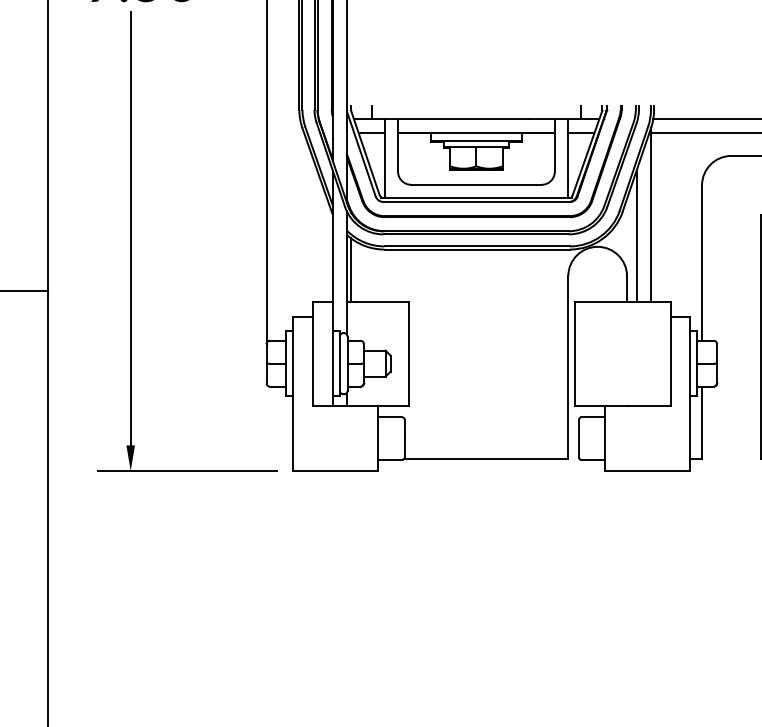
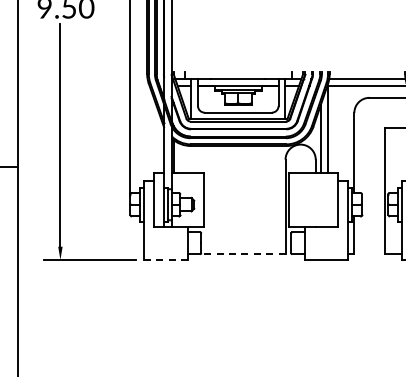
line: (484, 458) -> (242, 253), solid -> dashed
line: (336, 470) -> (166, 259), solid -> dashed

